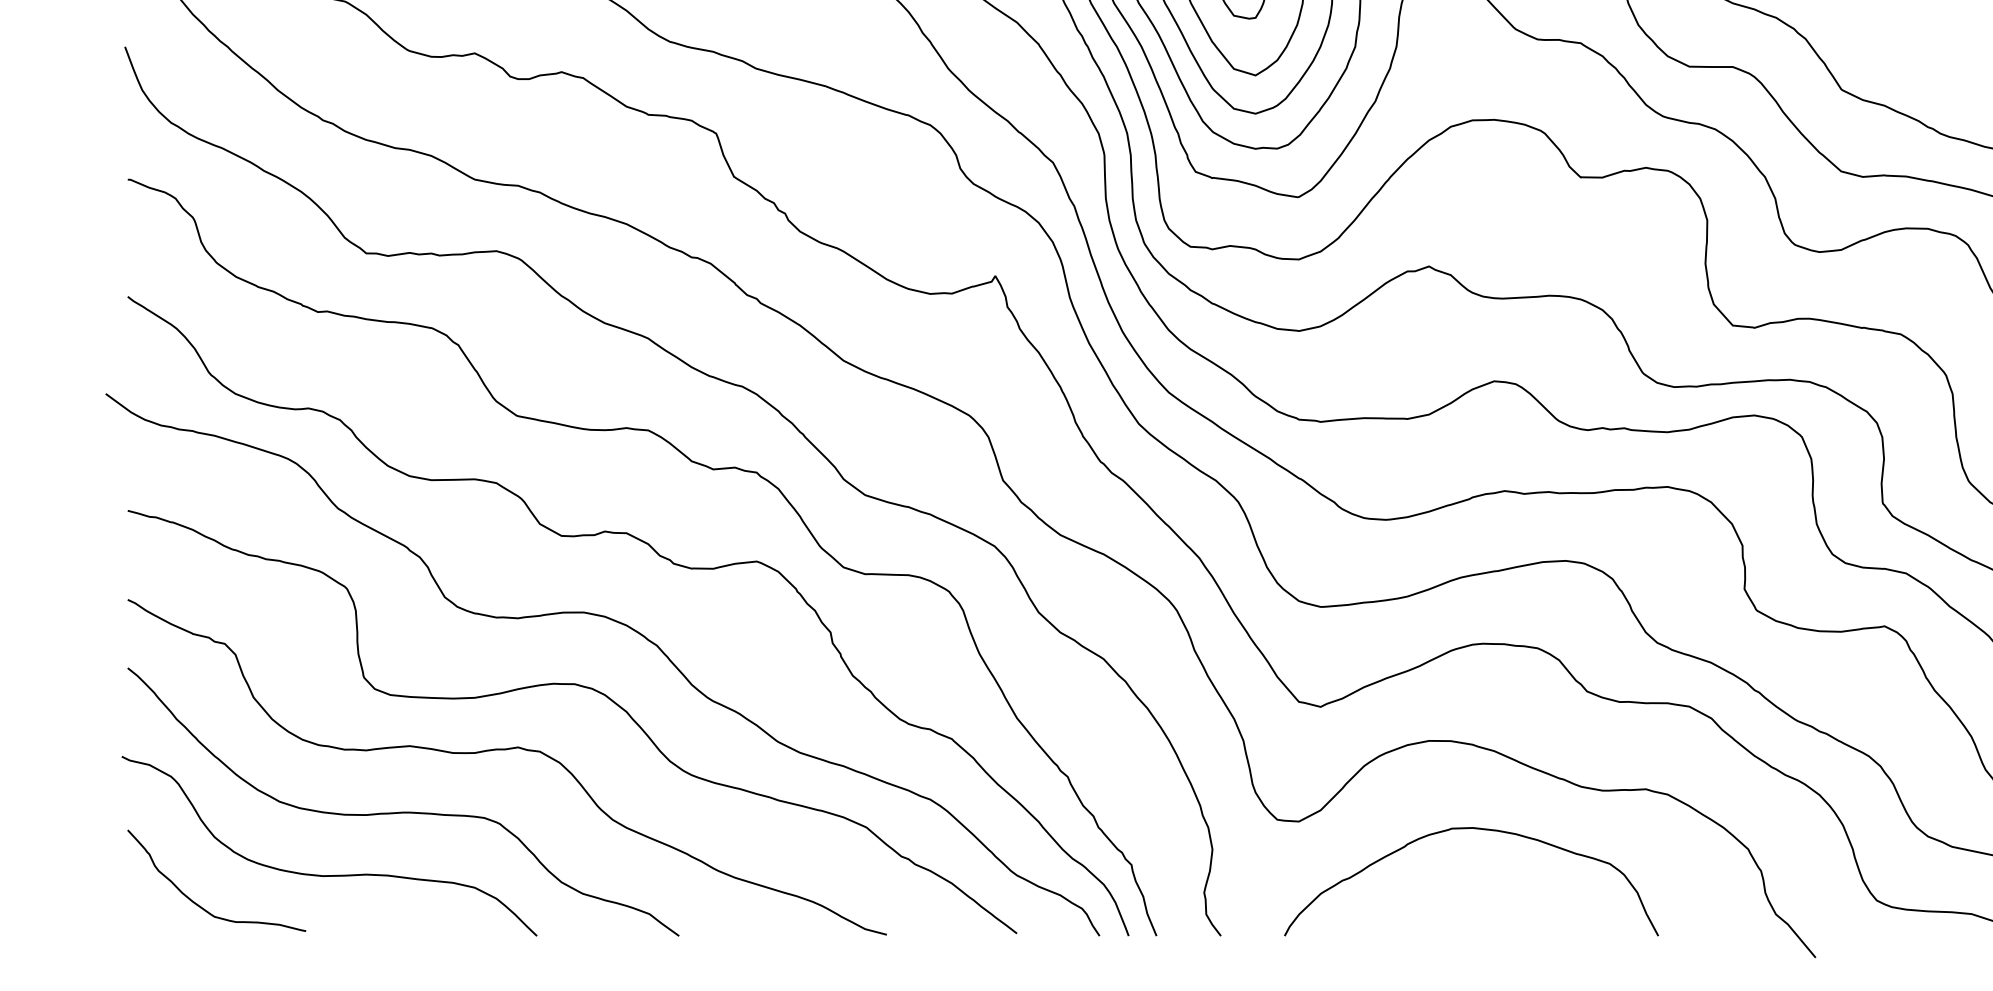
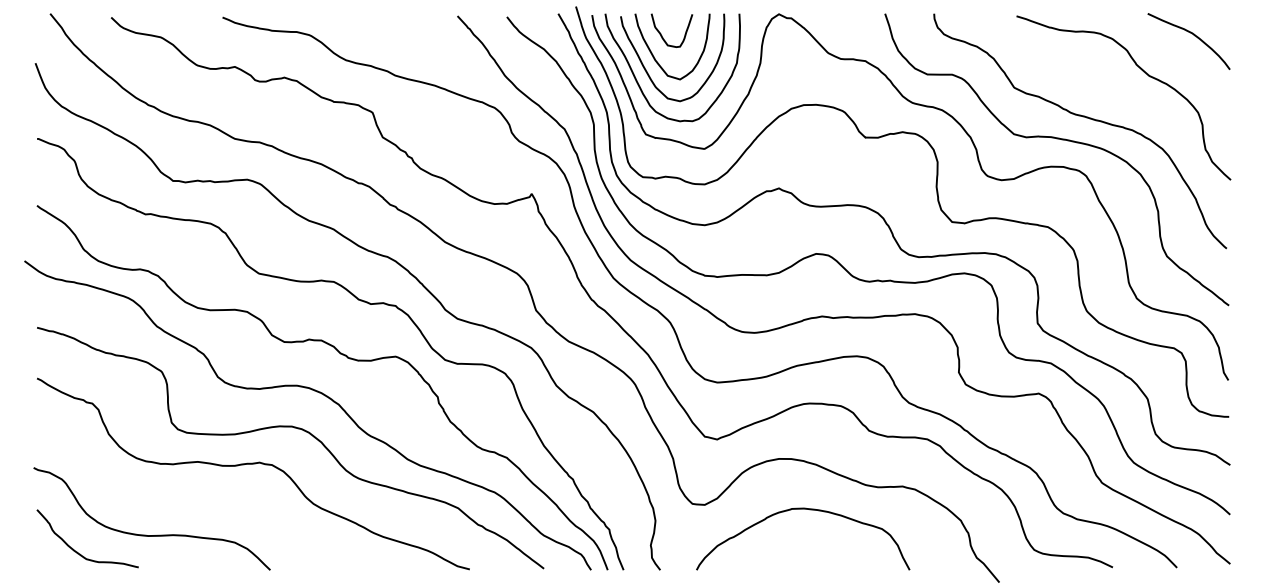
curve: (402, 810) -> (193, 498), removed

